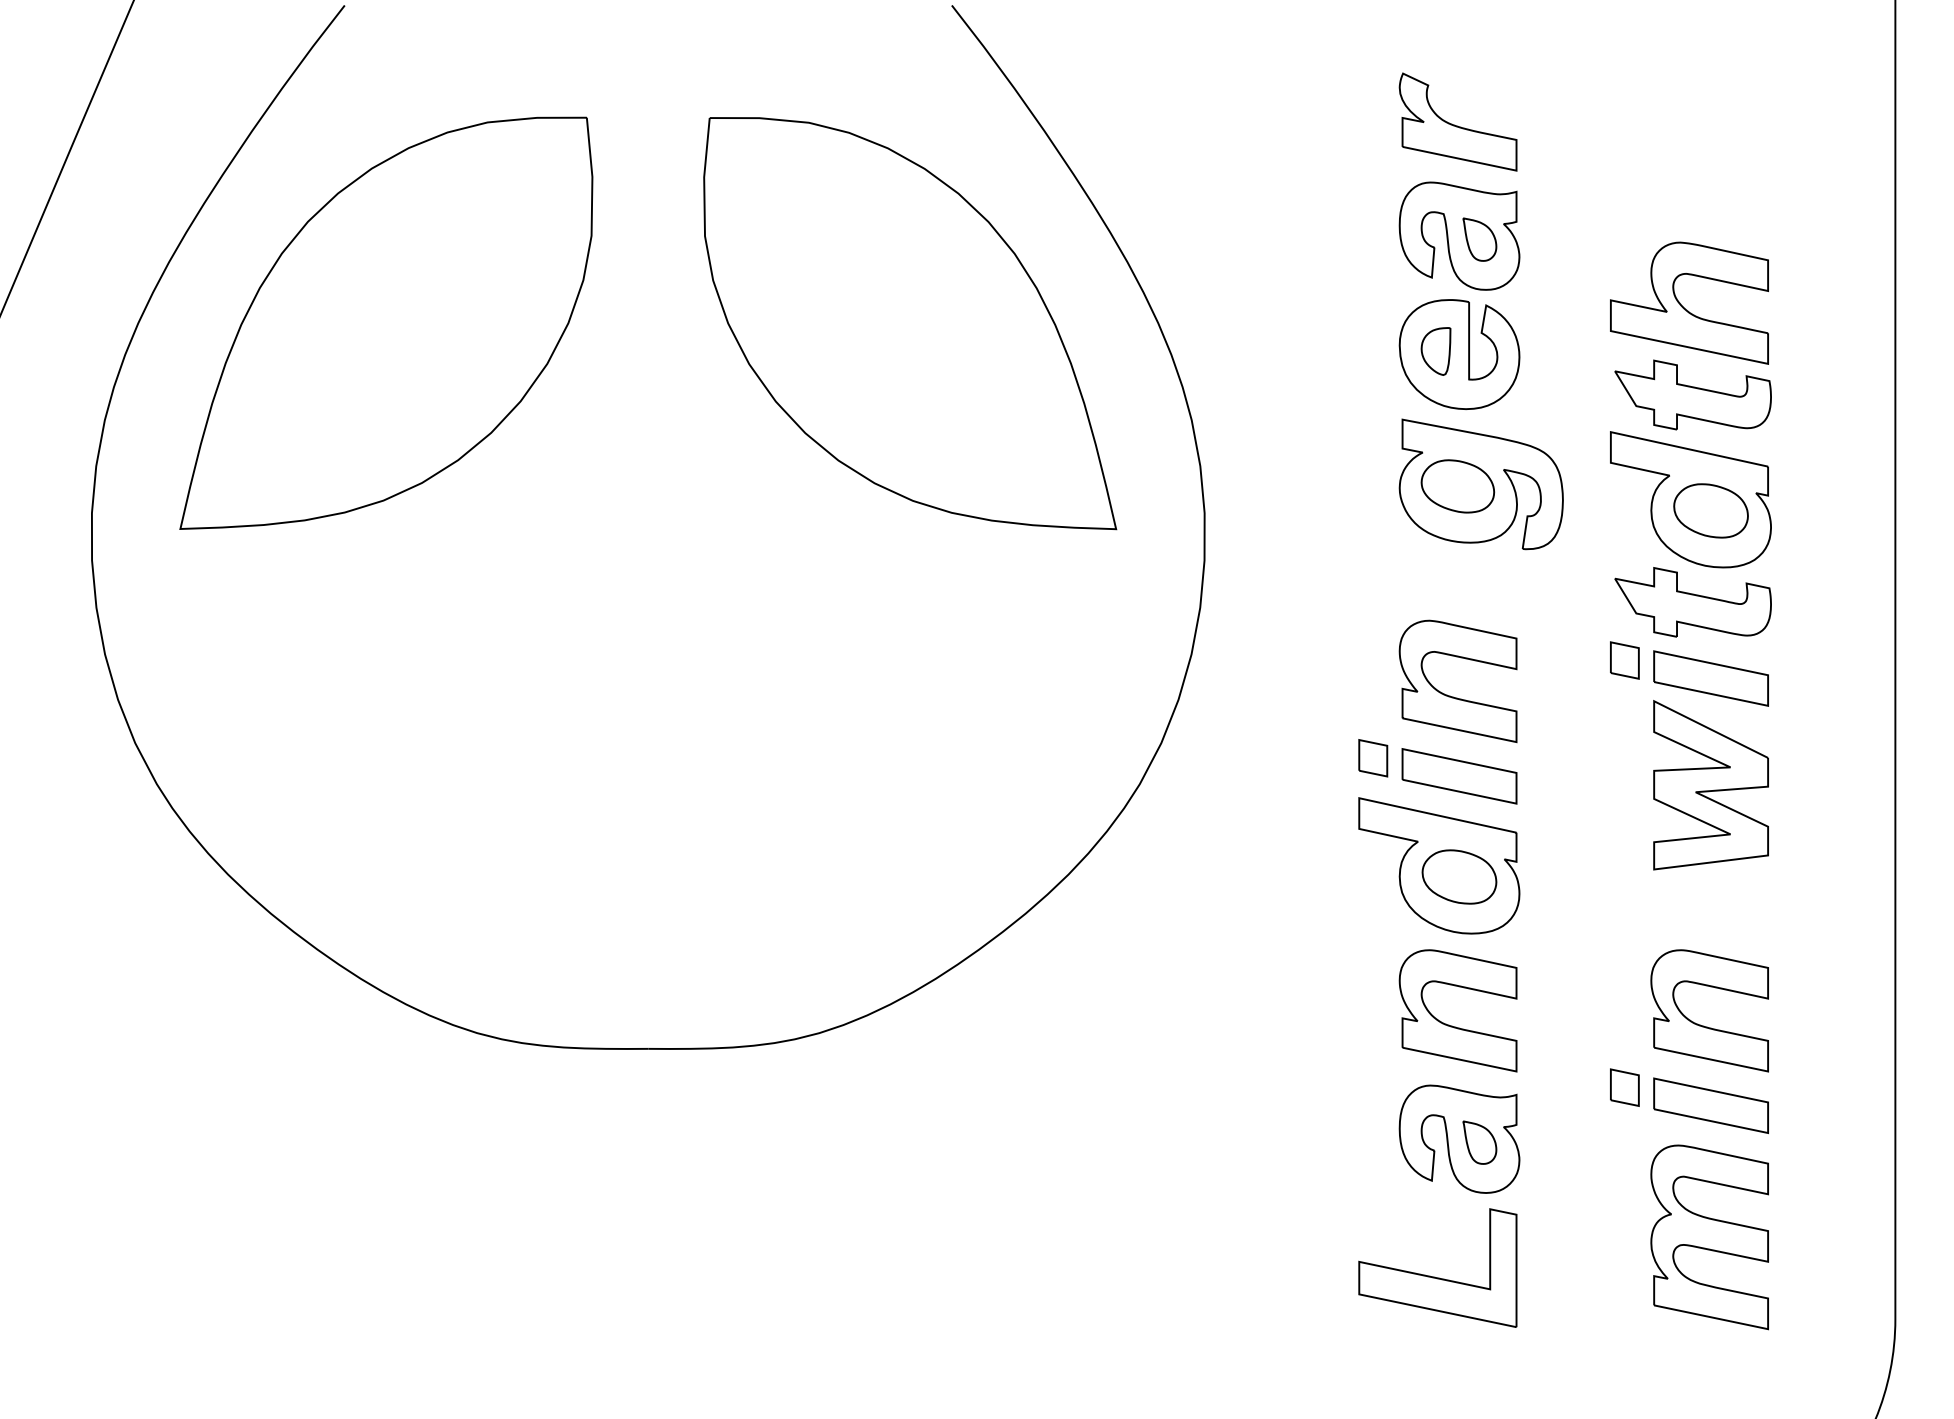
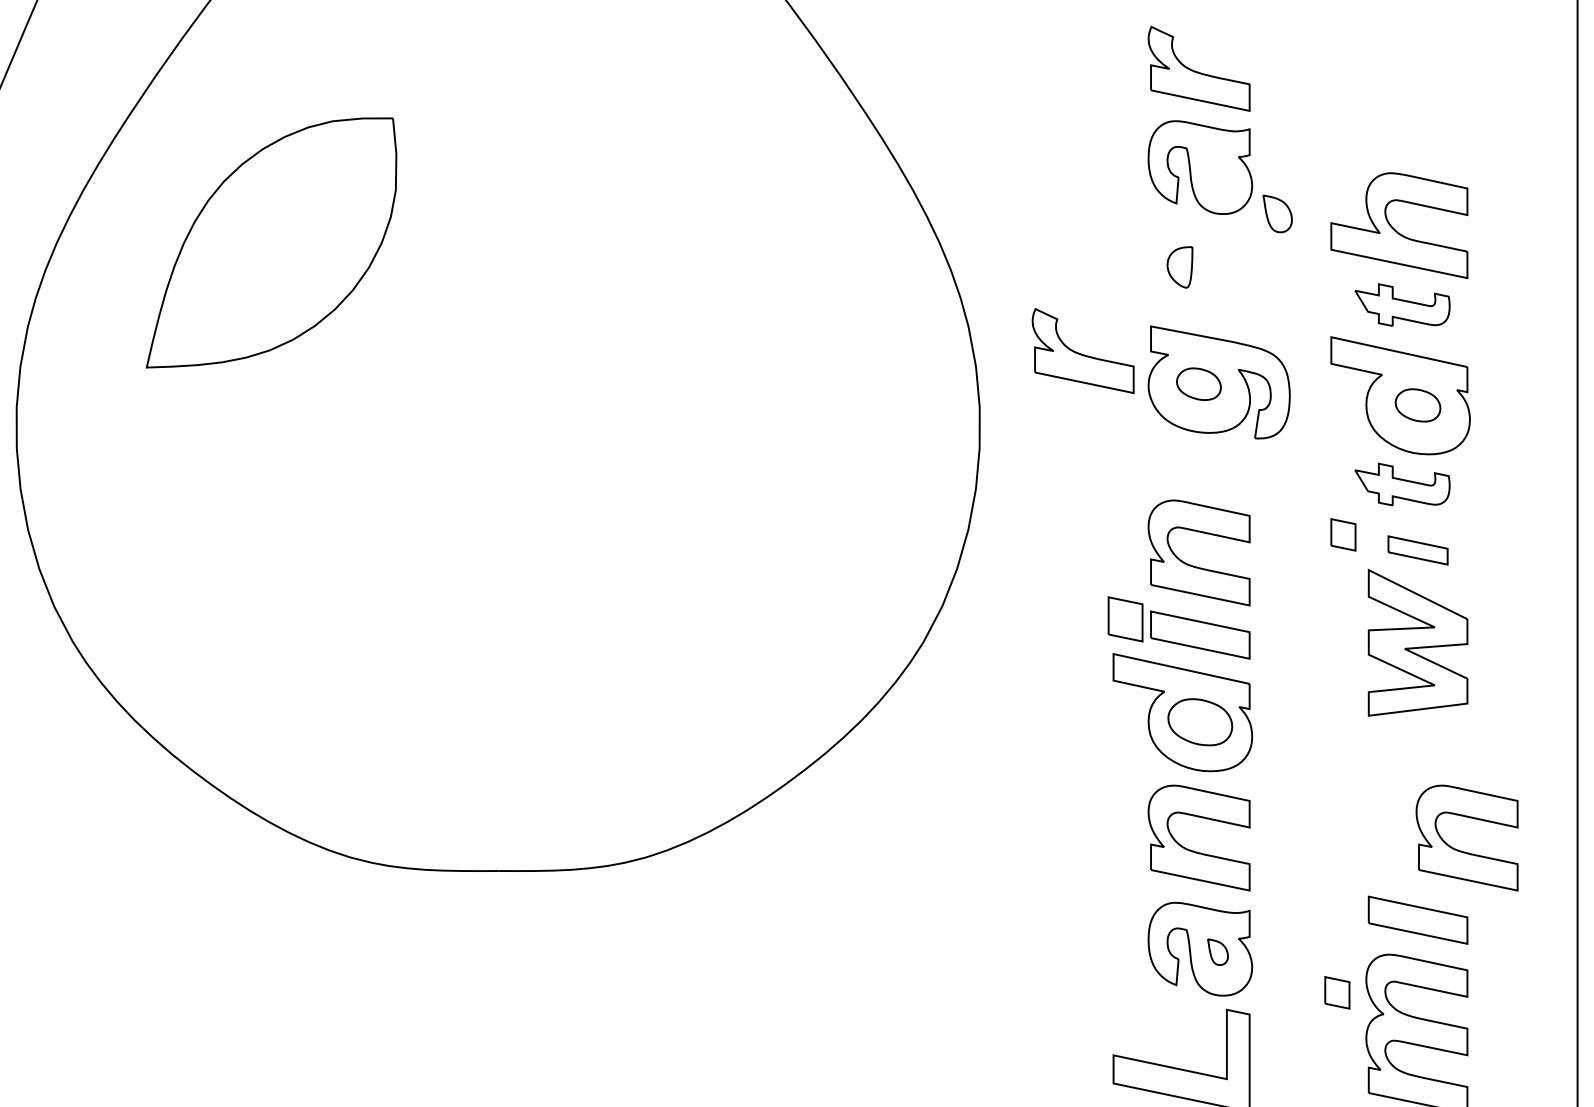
part: (1479, 239) -> (1277, 213), moved
part: (386, 322) -> (271, 242), size x0.7
part: (910, 323) -> (725, 243), removed
part: (1459, 354) -> (1200, 270), removed
part: (1692, 394) -> (1401, 304), size x0.7
part: (1323, 447) -> (1082, 350), added
part: (1457, 486) -> (1198, 384), size x0.7
part: (1710, 510) -> (1417, 405), size x0.7
part: (1692, 602) -> (1401, 484), size x0.7
part: (1710, 678) -> (1417, 550), size x0.6
part: (1373, 758) -> (1125, 619), size x1.4
part: (1707, 1026) -> (1465, 851), moved
part: (1624, 1087) -> (1337, 992), moved
part: (1479, 1142) -> (1217, 952), size x0.7

